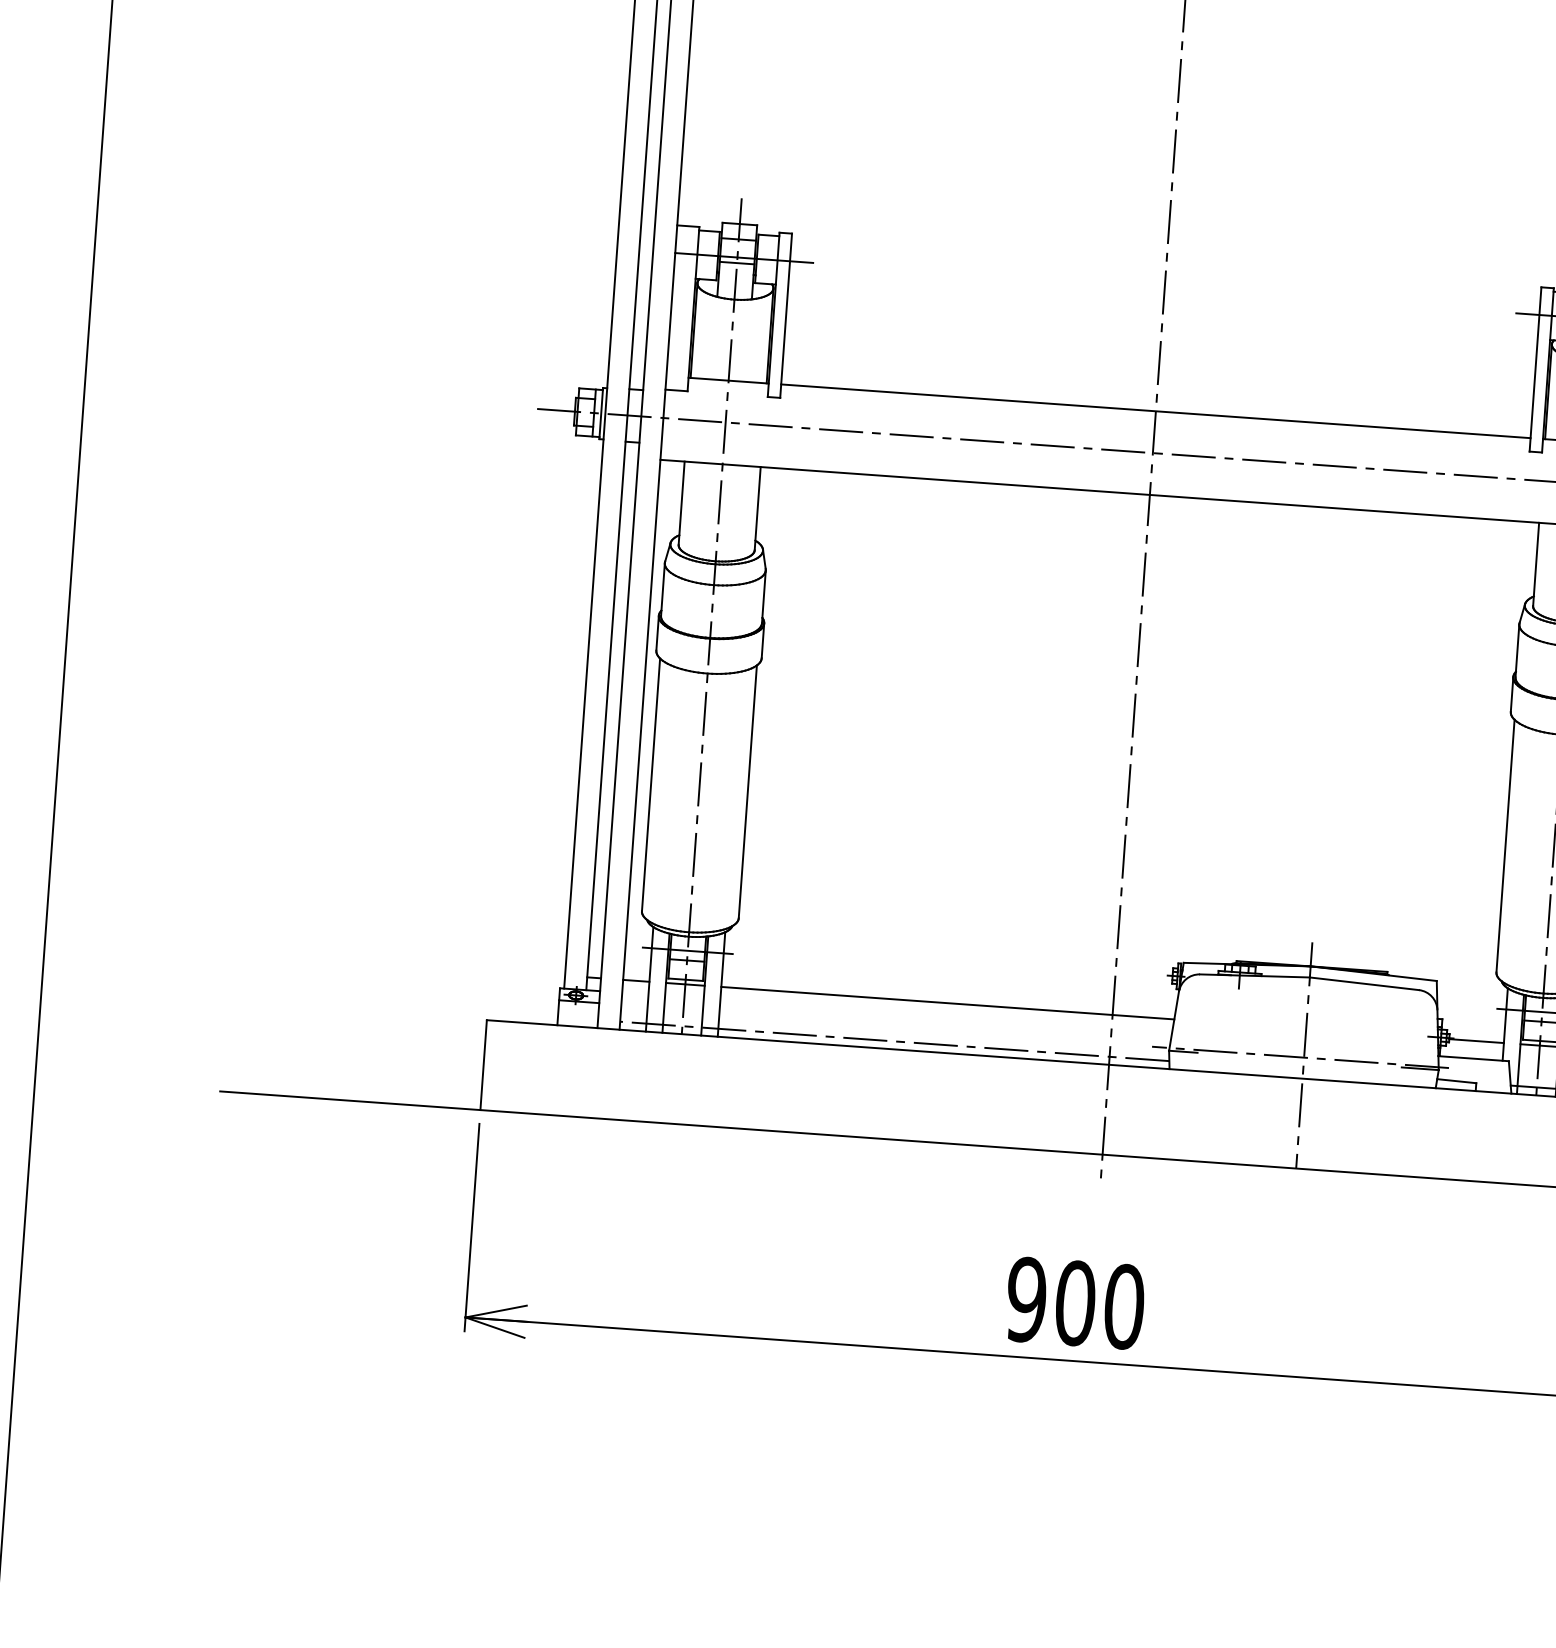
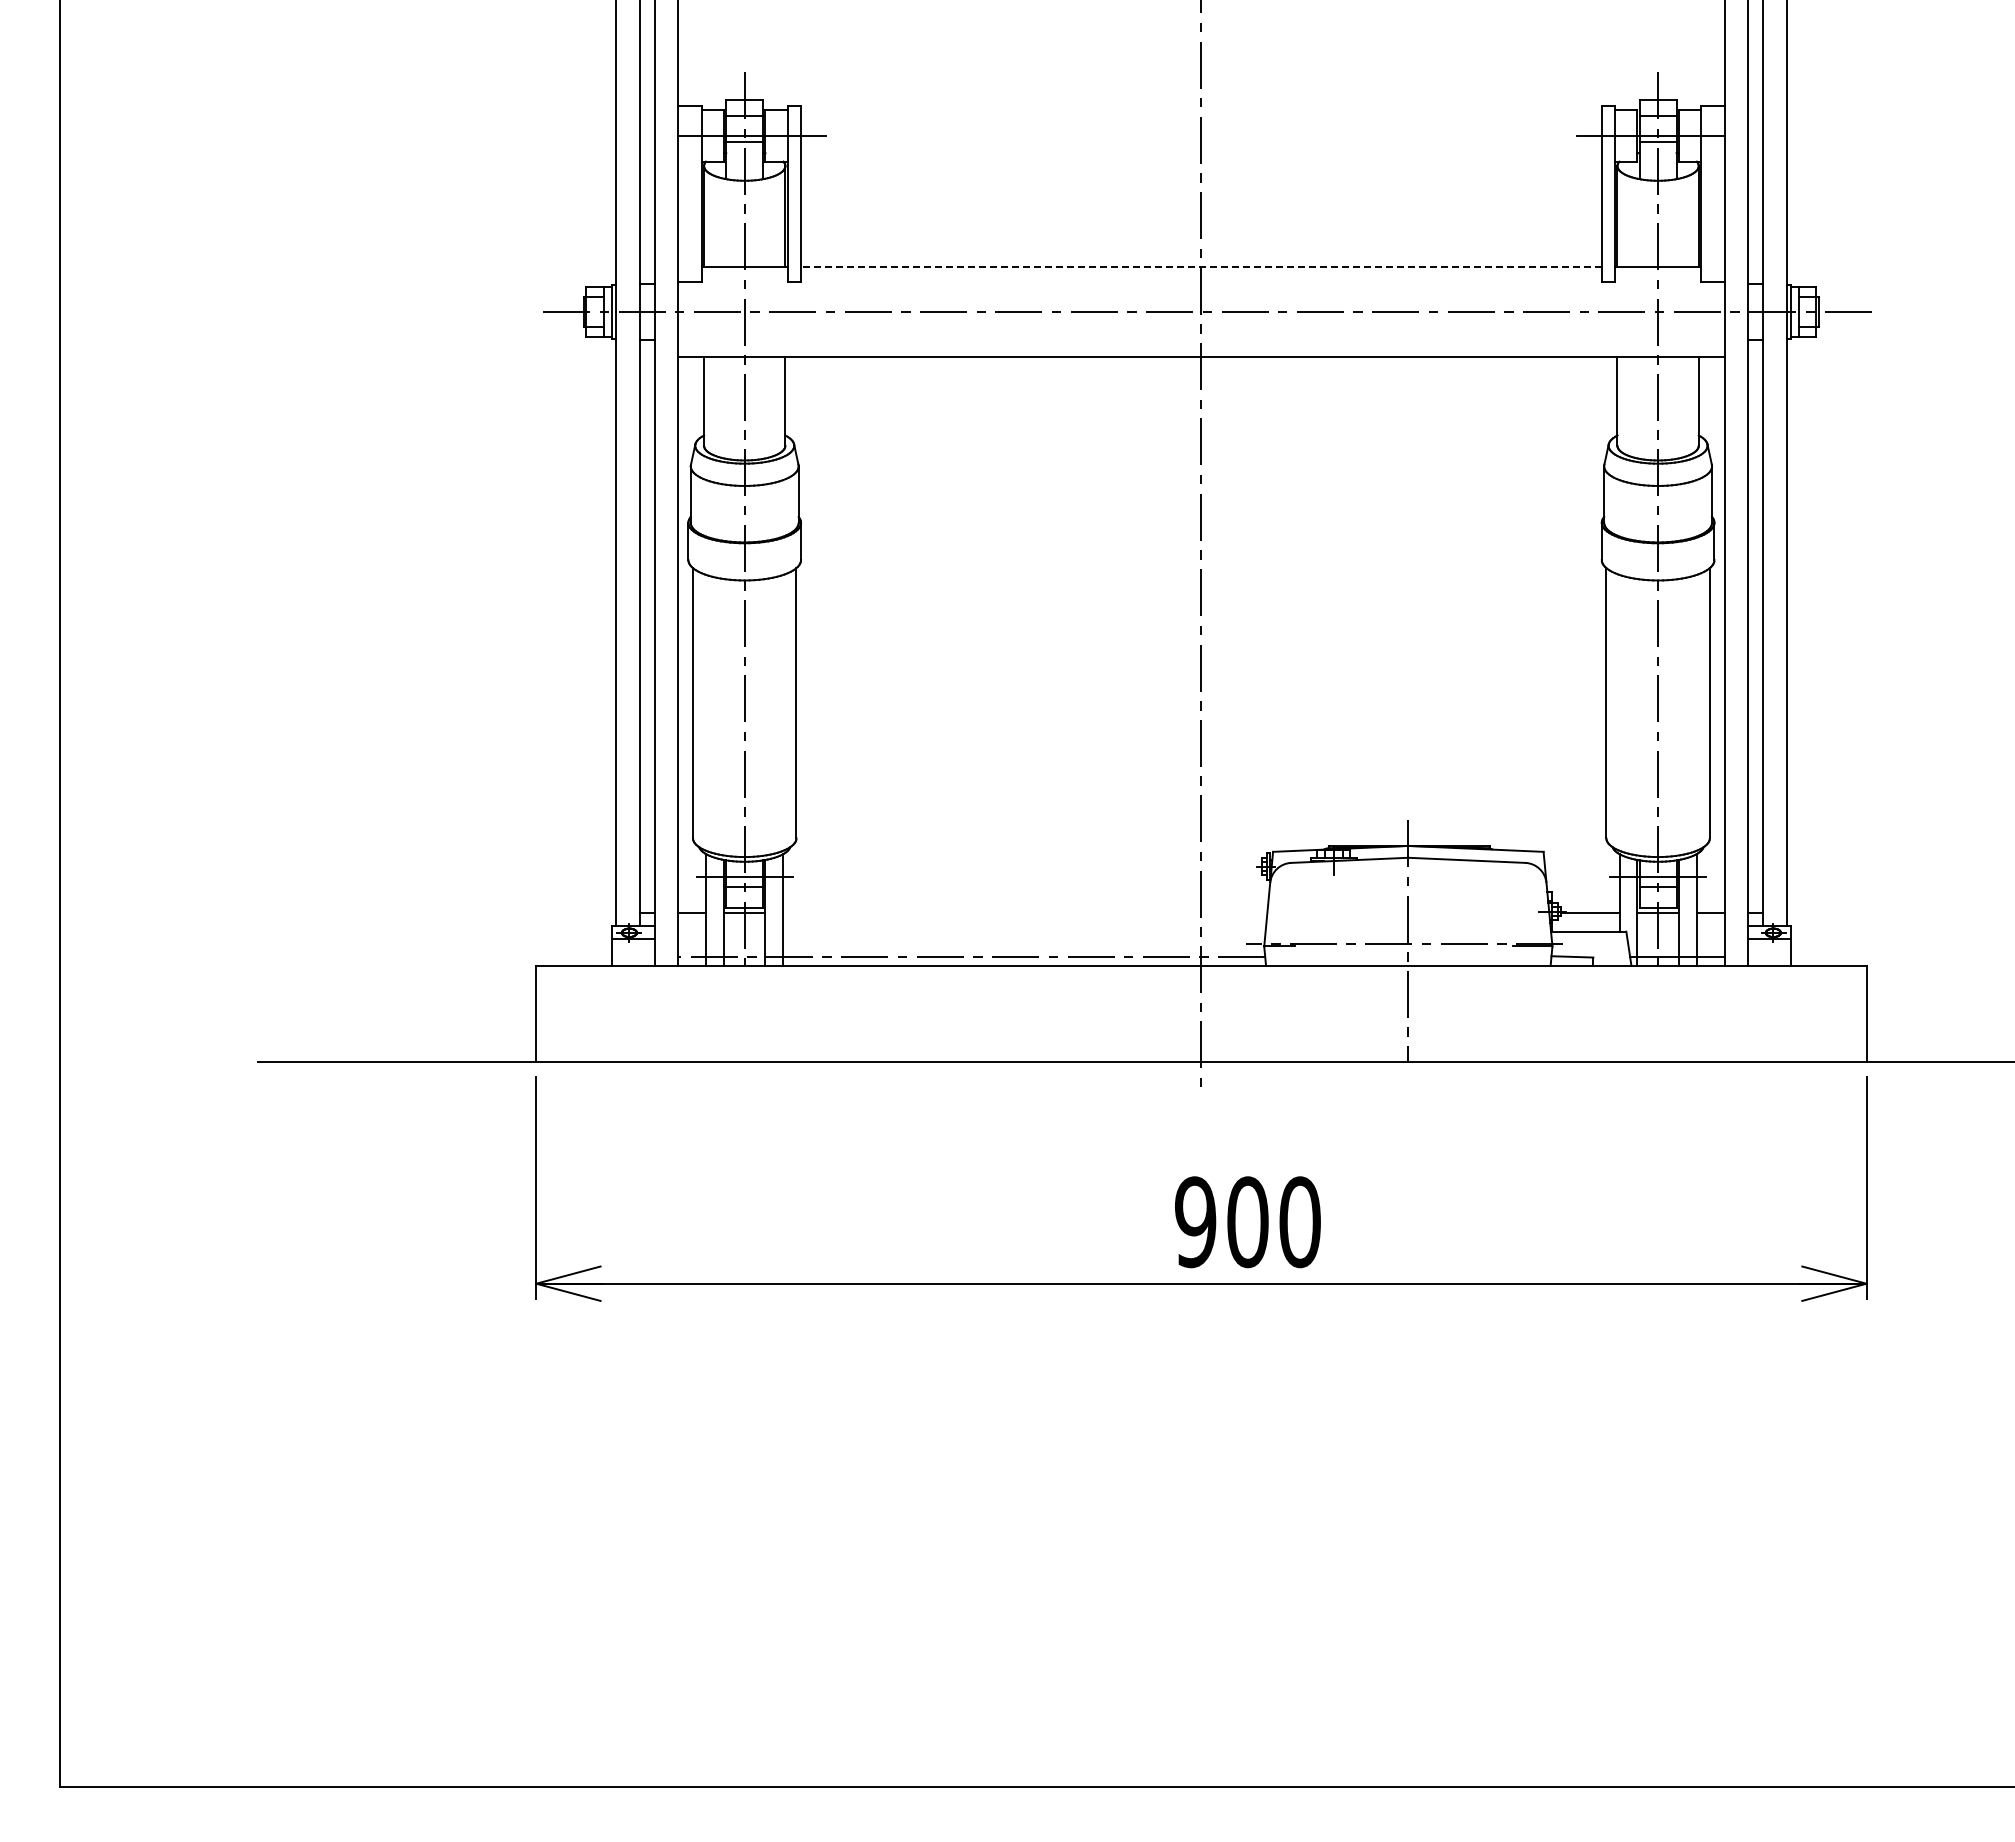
line: (1155, 411) -> (1201, 267), solid -> dashed
line: (948, 1002) -> (1025, 912), removed
text: (1075, 1303) -> (1247, 1222), moved

